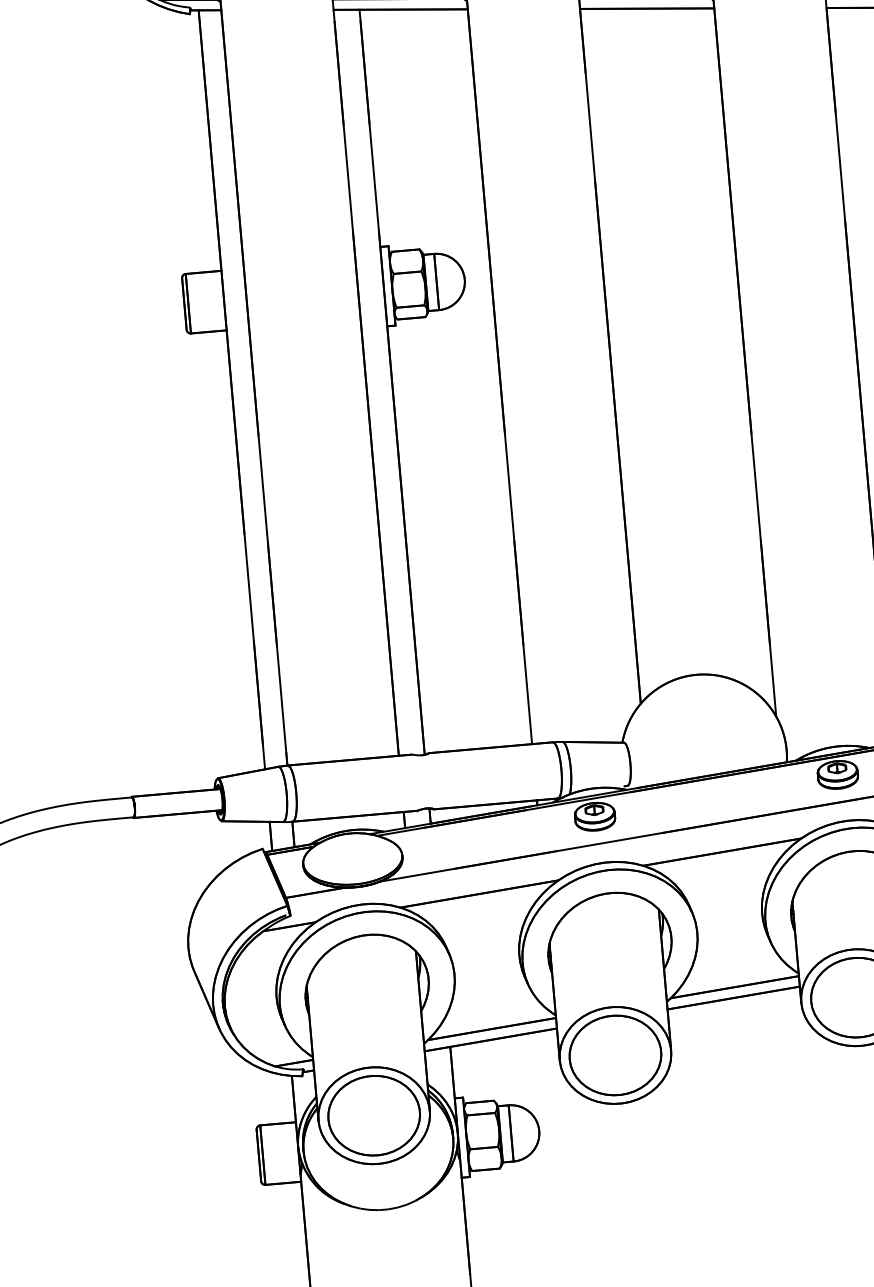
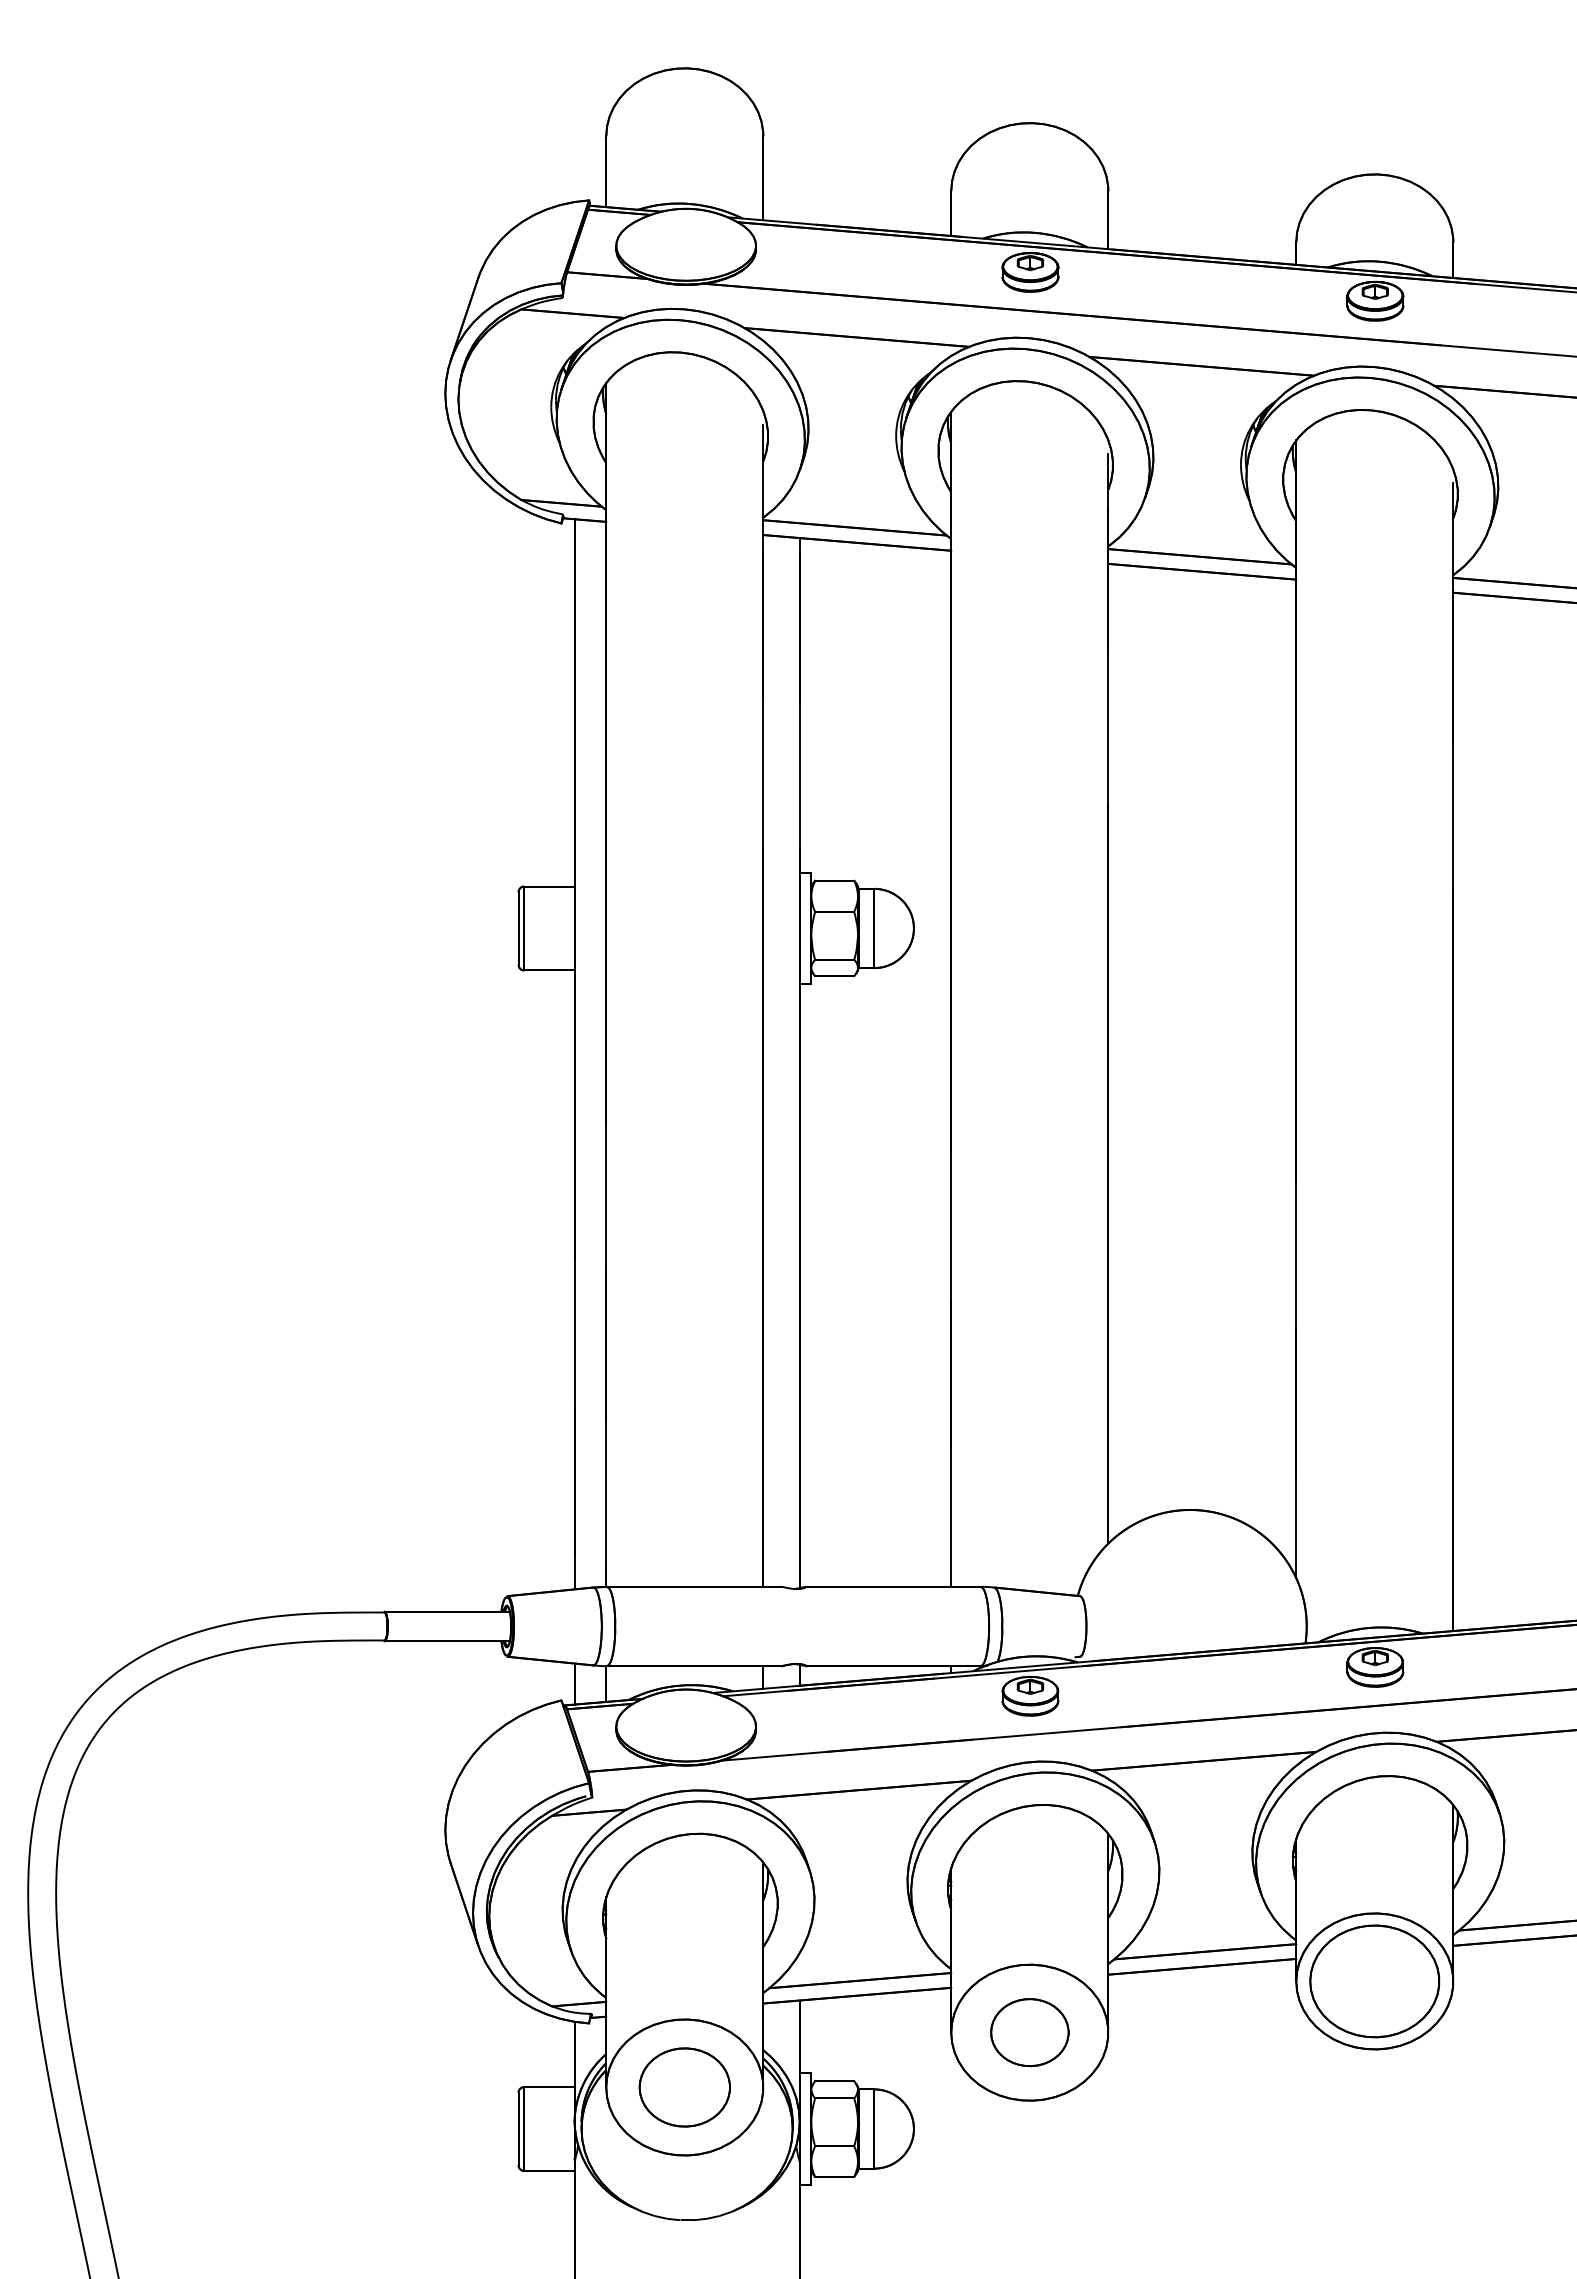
part: (615, 1055) -> (1029, 2032), size x0.6
part: (373, 1115) -> (684, 2087), size x0.7

